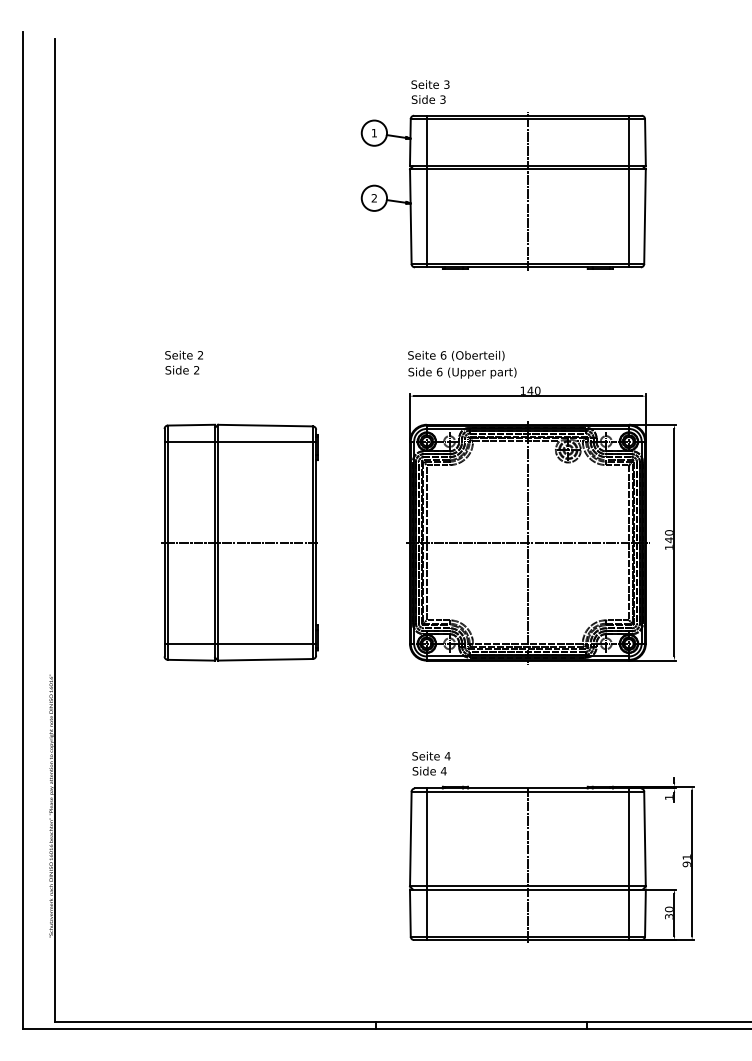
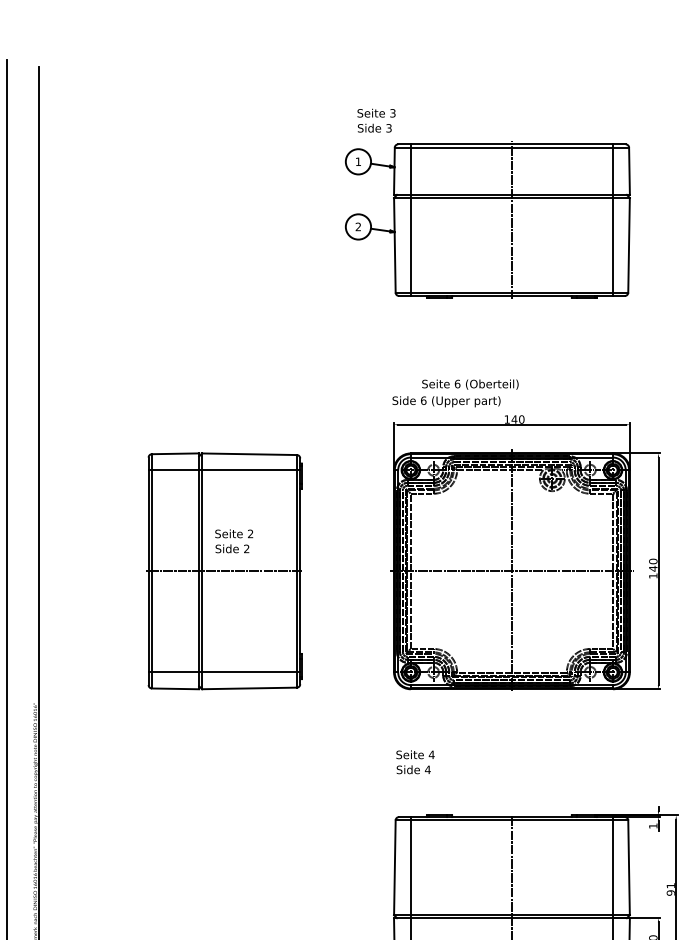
text: (430, 91) -> (376, 120), moved
text: (456, 355) -> (470, 384), moved
text: (183, 362) -> (233, 541), moved
text: (431, 763) -> (415, 762), moved

